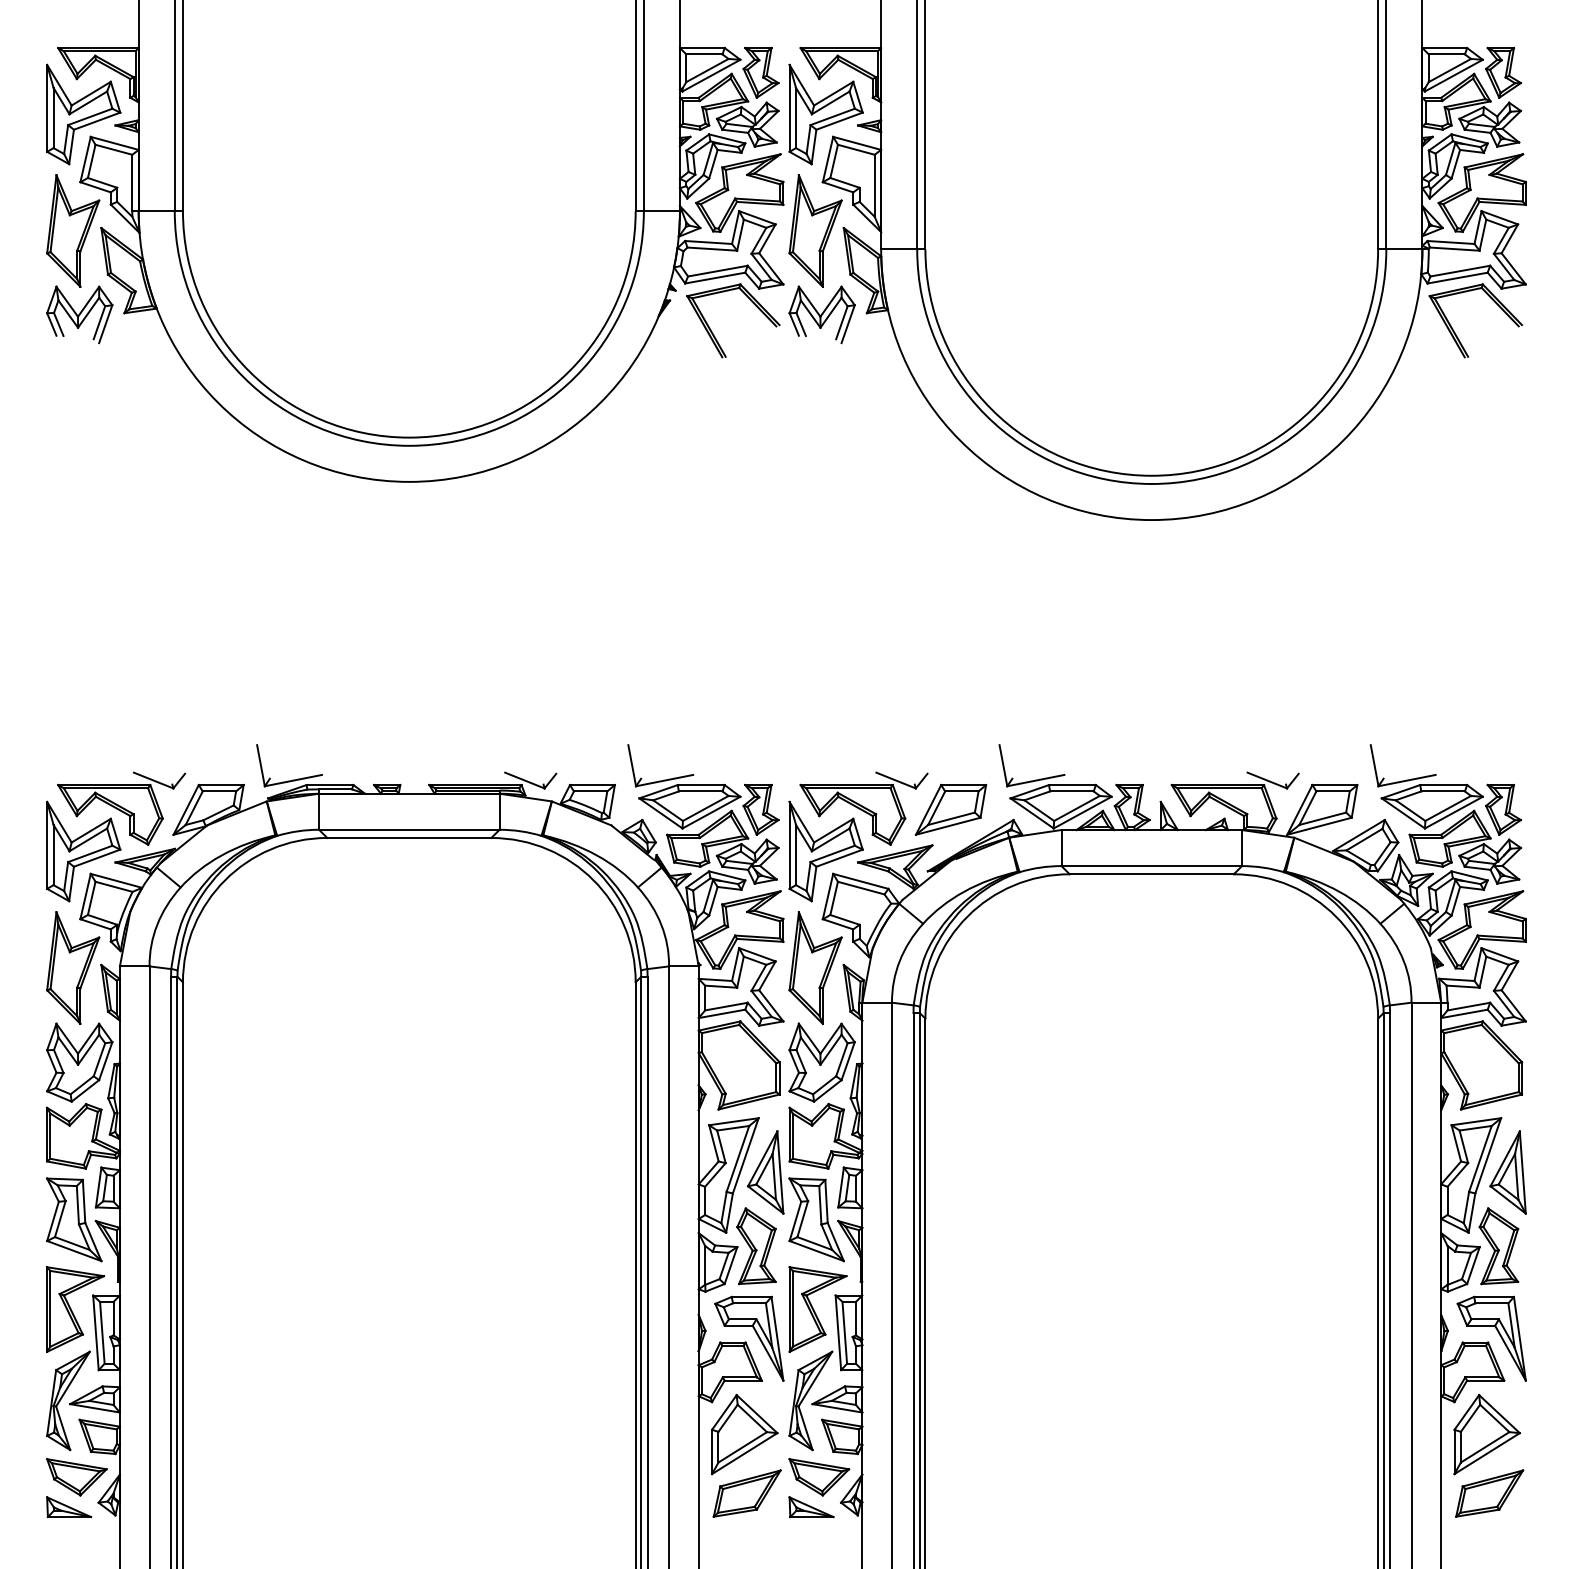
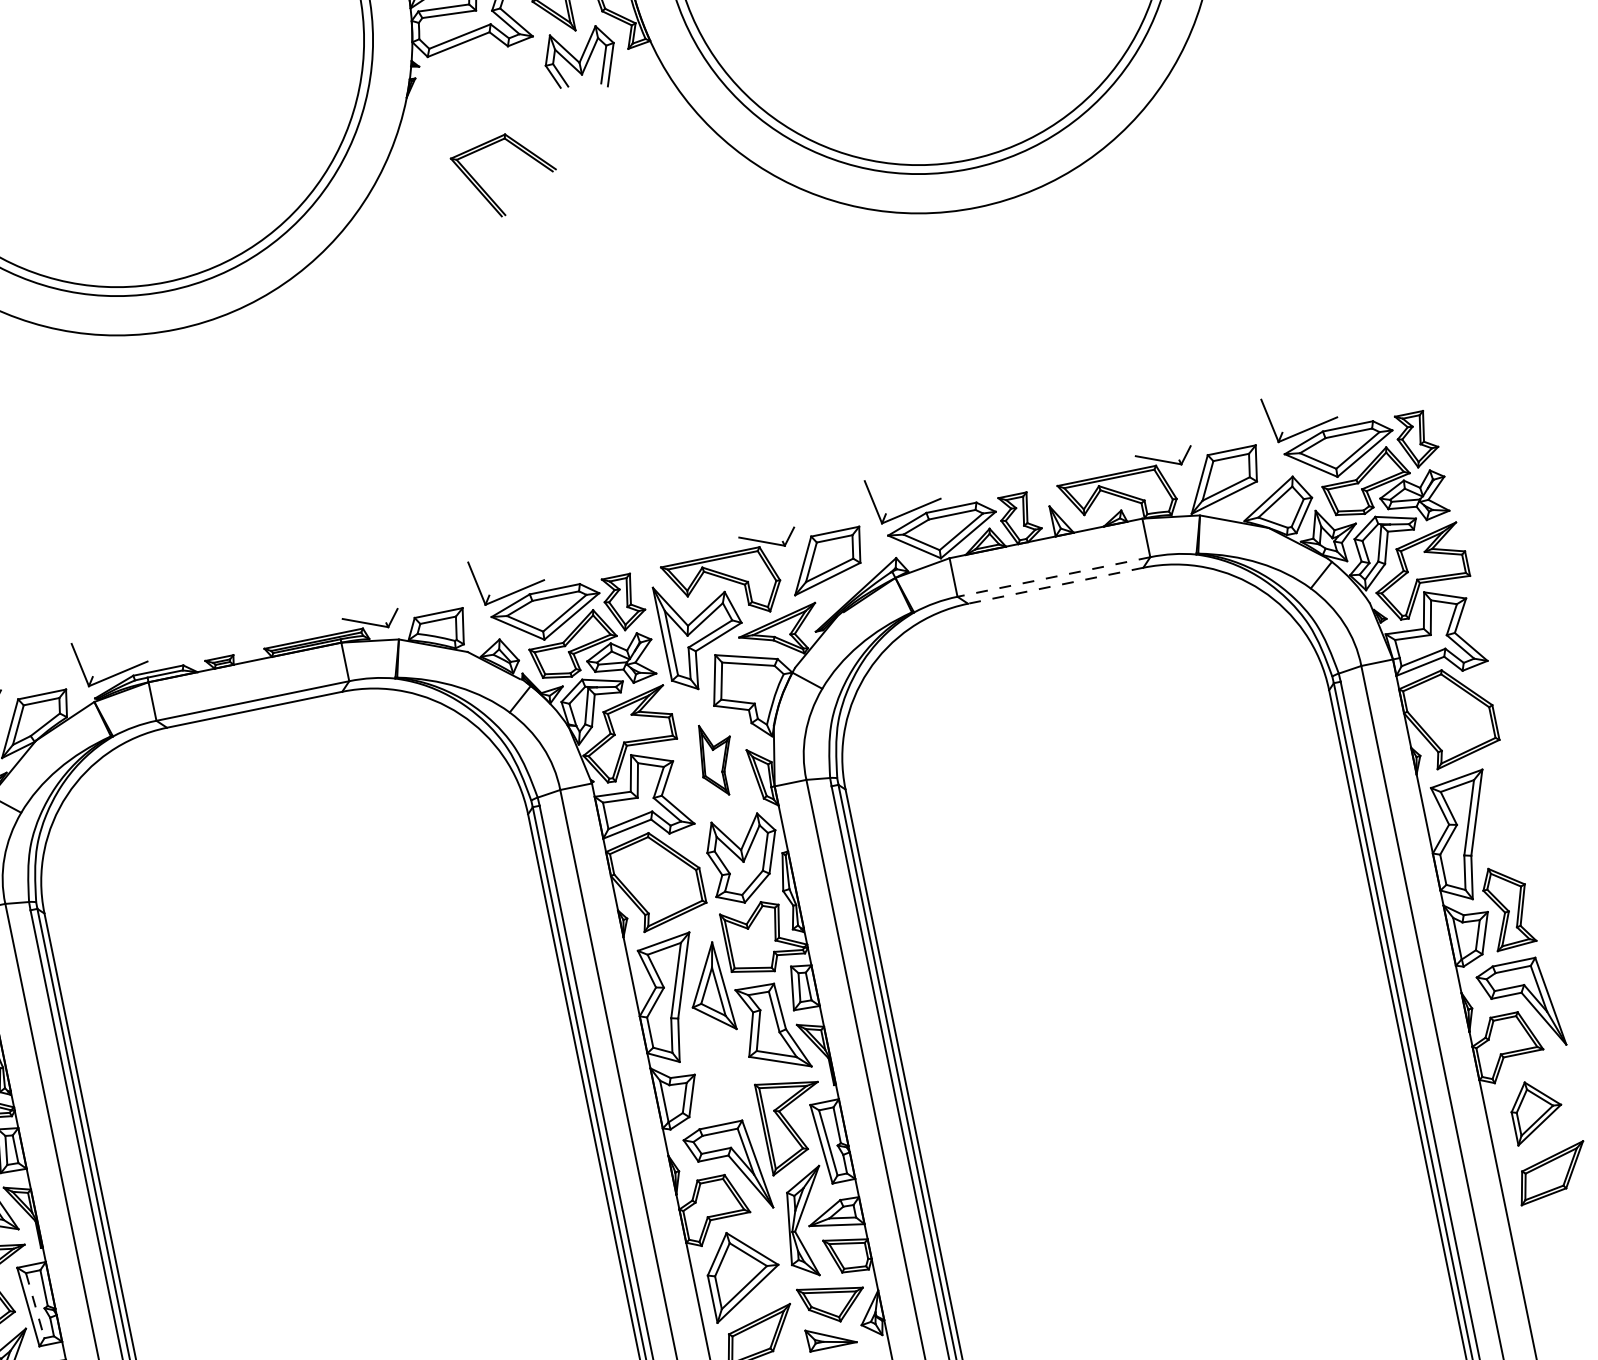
part: (712, 331) -> (485, 190), moved
line: (1151, 866) -> (1053, 577), solid -> dashed
line: (1151, 874) -> (1055, 586), solid -> dashed
part: (815, 967) -> (716, 759), size x0.6
part: (1507, 1172) -> (1501, 826), removed
part: (756, 1246) -> (715, 1070), removed
line: (102, 1333) -> (35, 1306), solid -> dashed
part: (1486, 1434) -> (1536, 1110), size x0.7

